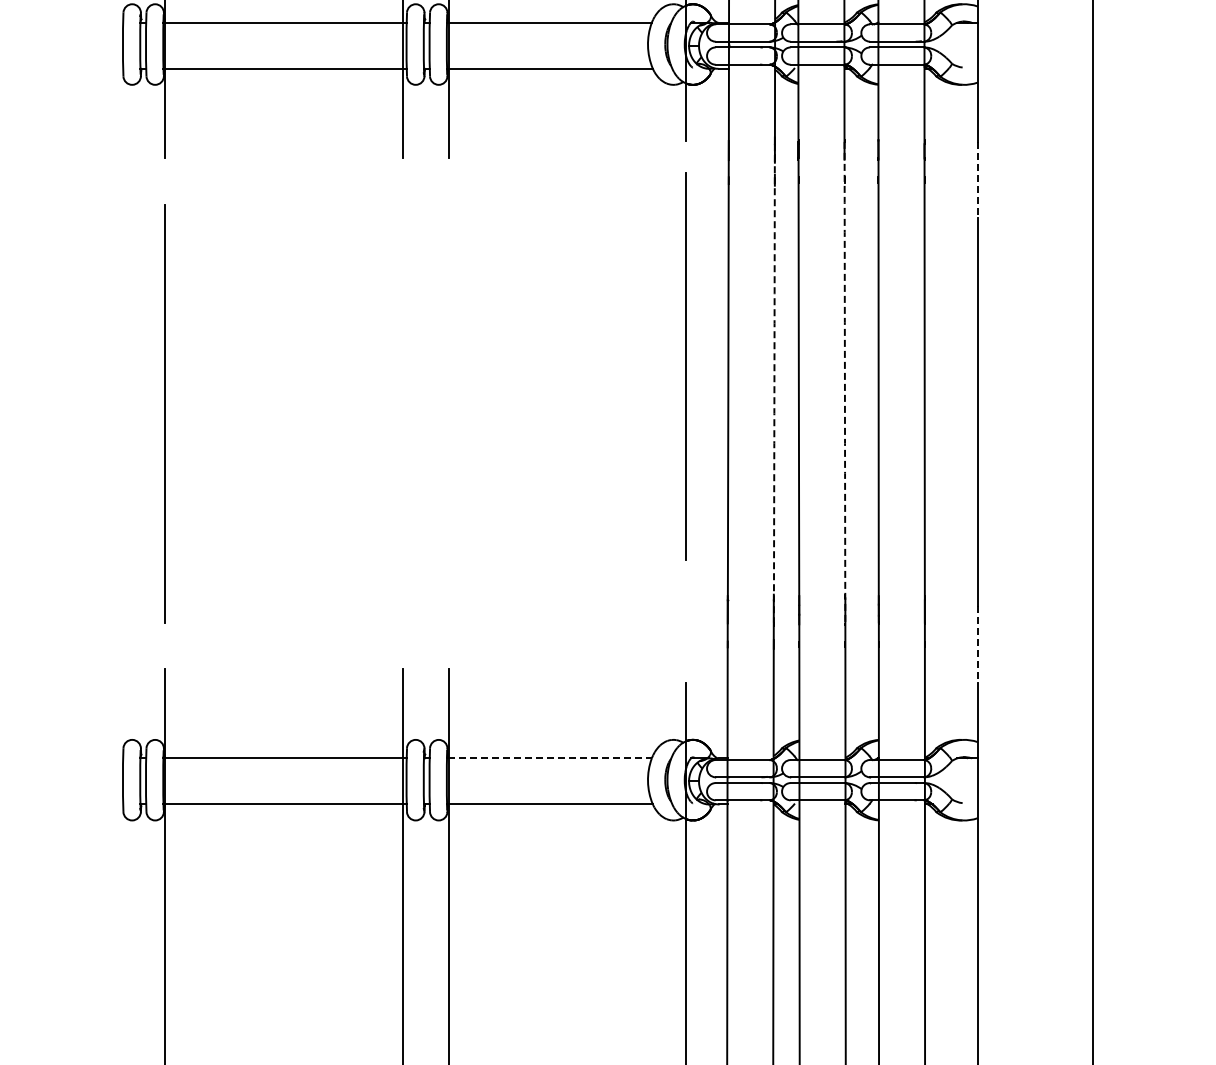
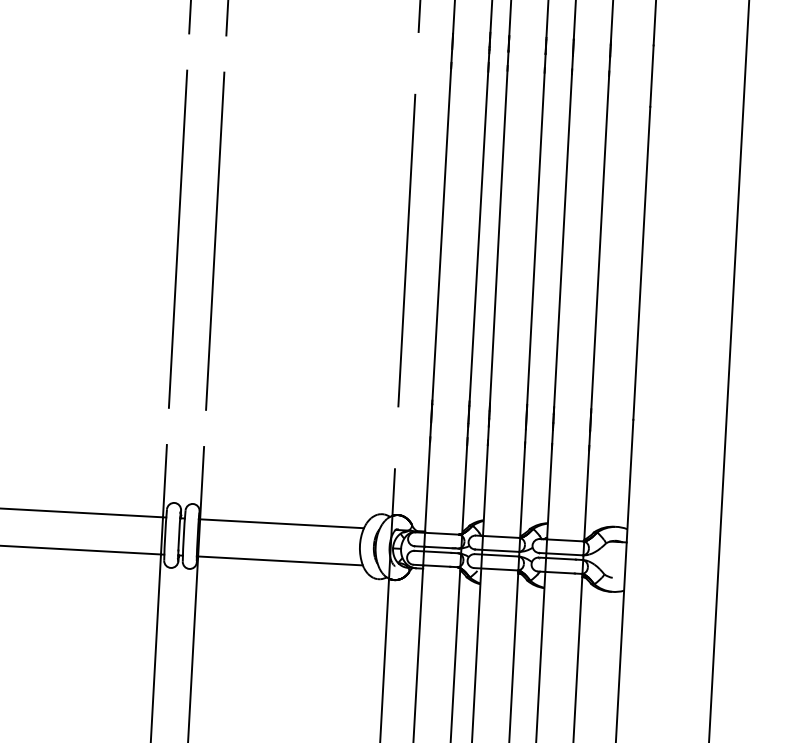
line: (977, 180) -> (651, 76), dashed -> solid
line: (685, 366) -> (406, 250), moved
arc: (774, 383) -> (479, 231), dashed -> solid
arc: (844, 383) -> (535, 234), dashed -> solid
line: (402, 413) -> (177, 239), added
line: (448, 413) -> (215, 241), added
line: (977, 644) -> (631, 450), dashed -> solid
line: (550, 758) -> (282, 523), dashed -> solid

